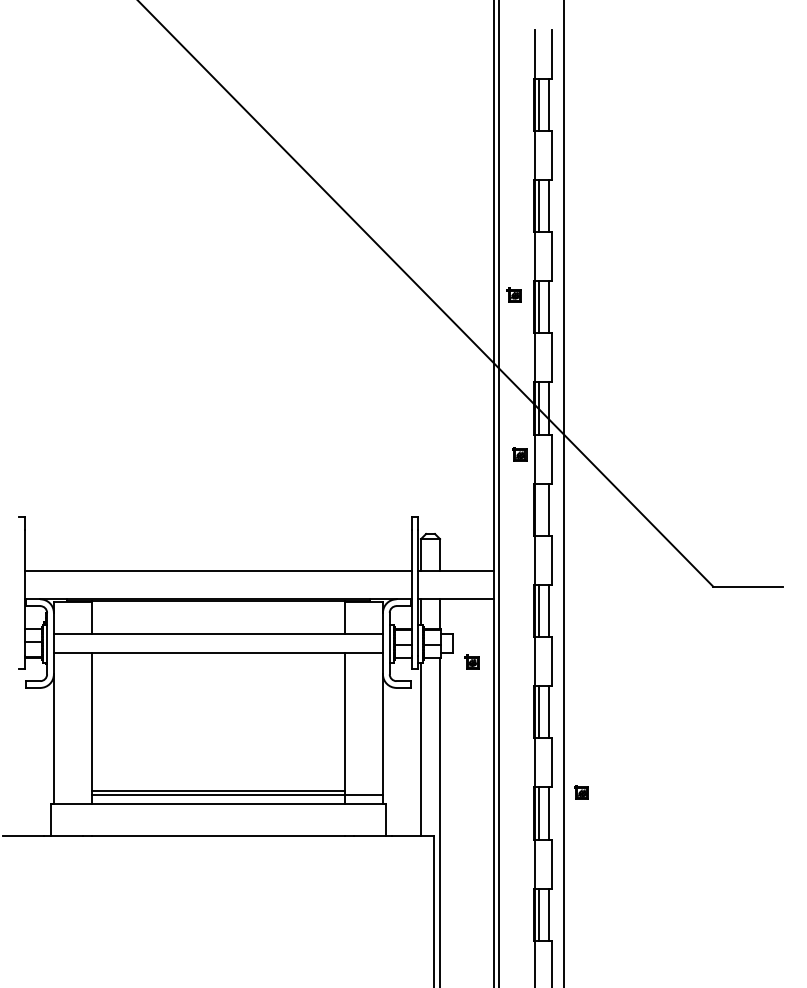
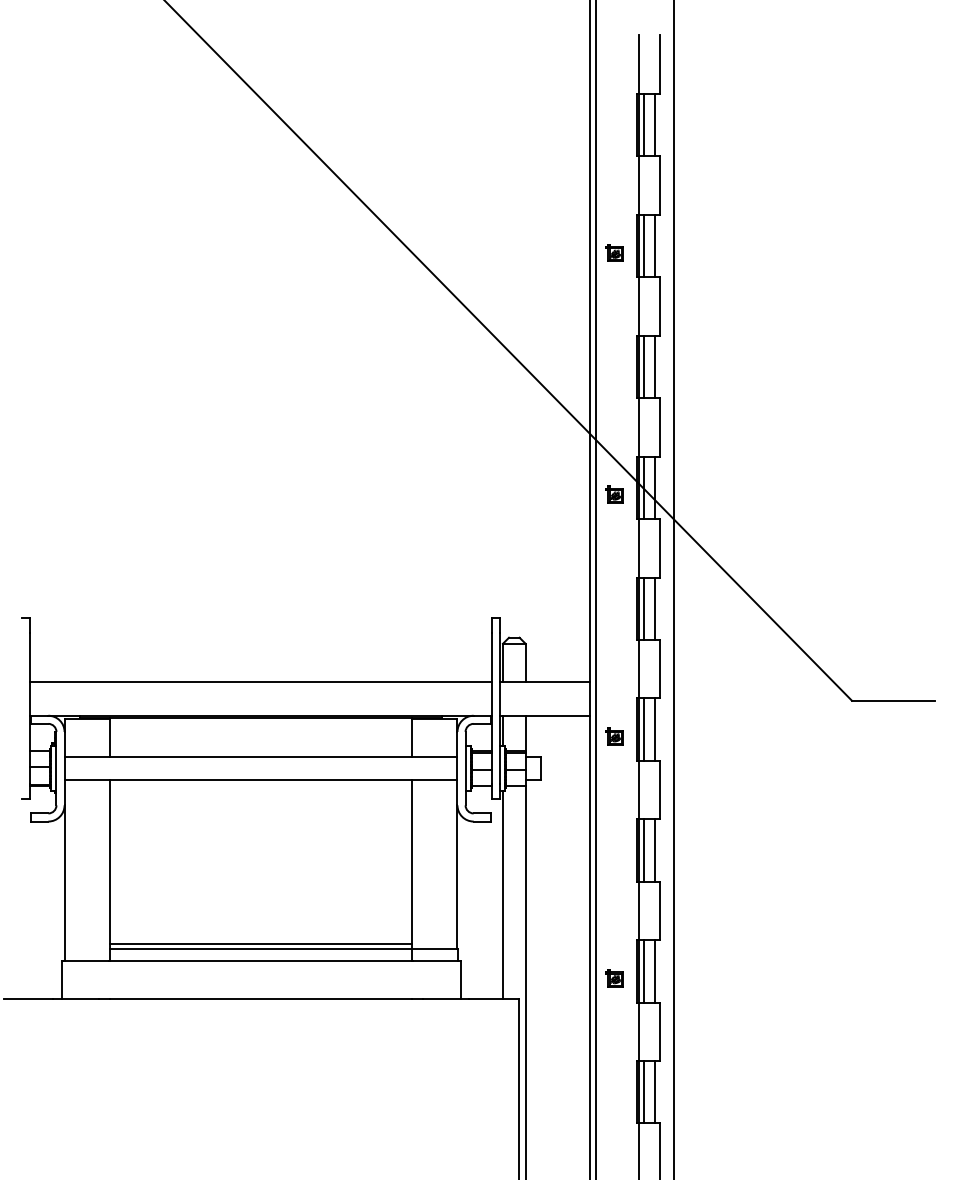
part: (514, 294) -> (614, 252), moved
part: (519, 454) -> (614, 494), moved
line: (538, 509) -> (643, 608), added
part: (471, 661) -> (614, 736), moved
part: (581, 792) -> (614, 978), moved

